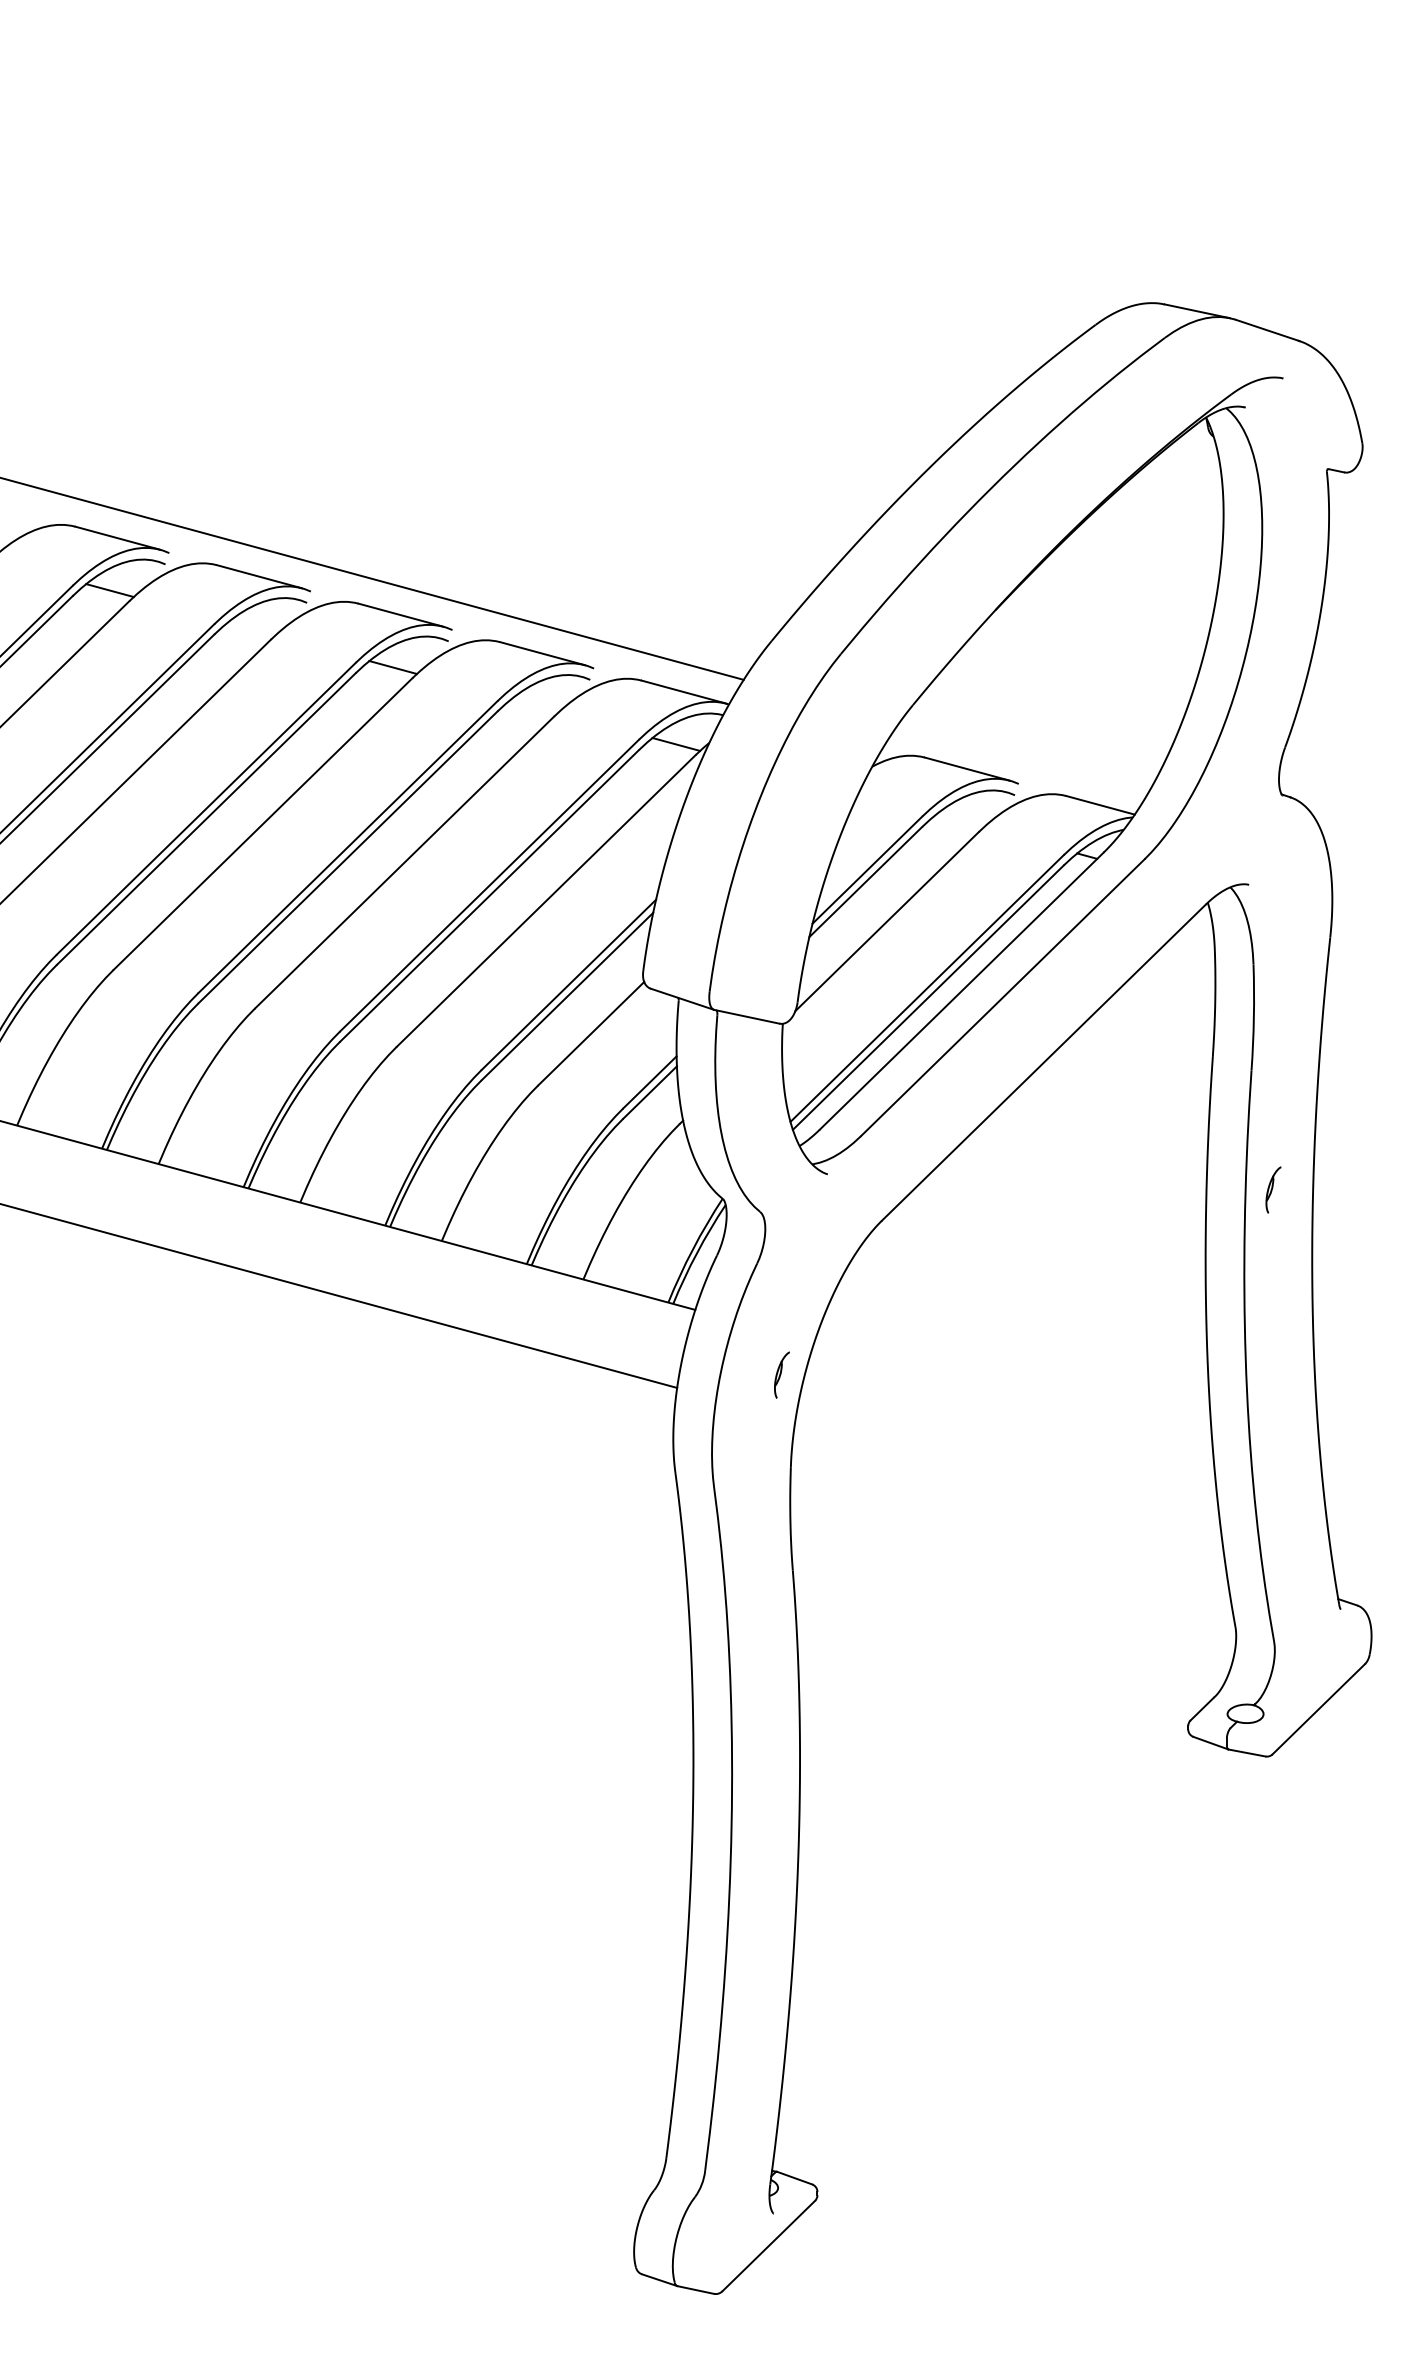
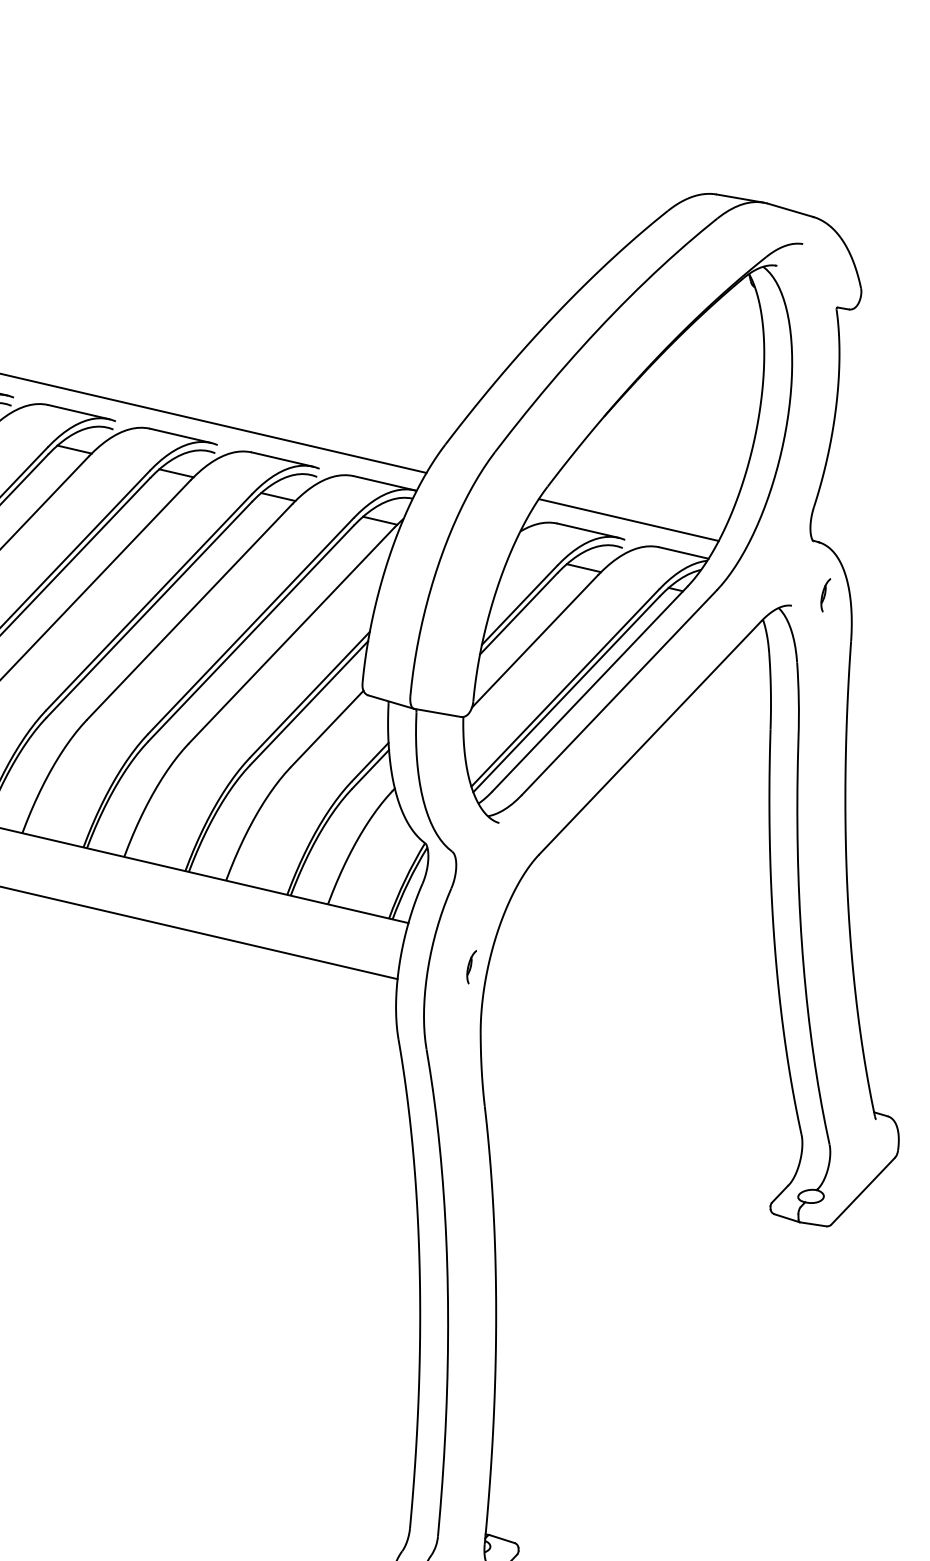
line: (251, 628) -> (74, 449), added
line: (534, 705) -> (278, 496), added
line: (1024, 756) -> (628, 520), added
line: (959, 820) -> (583, 567), added
part: (1273, 1189) -> (826, 595), moved

